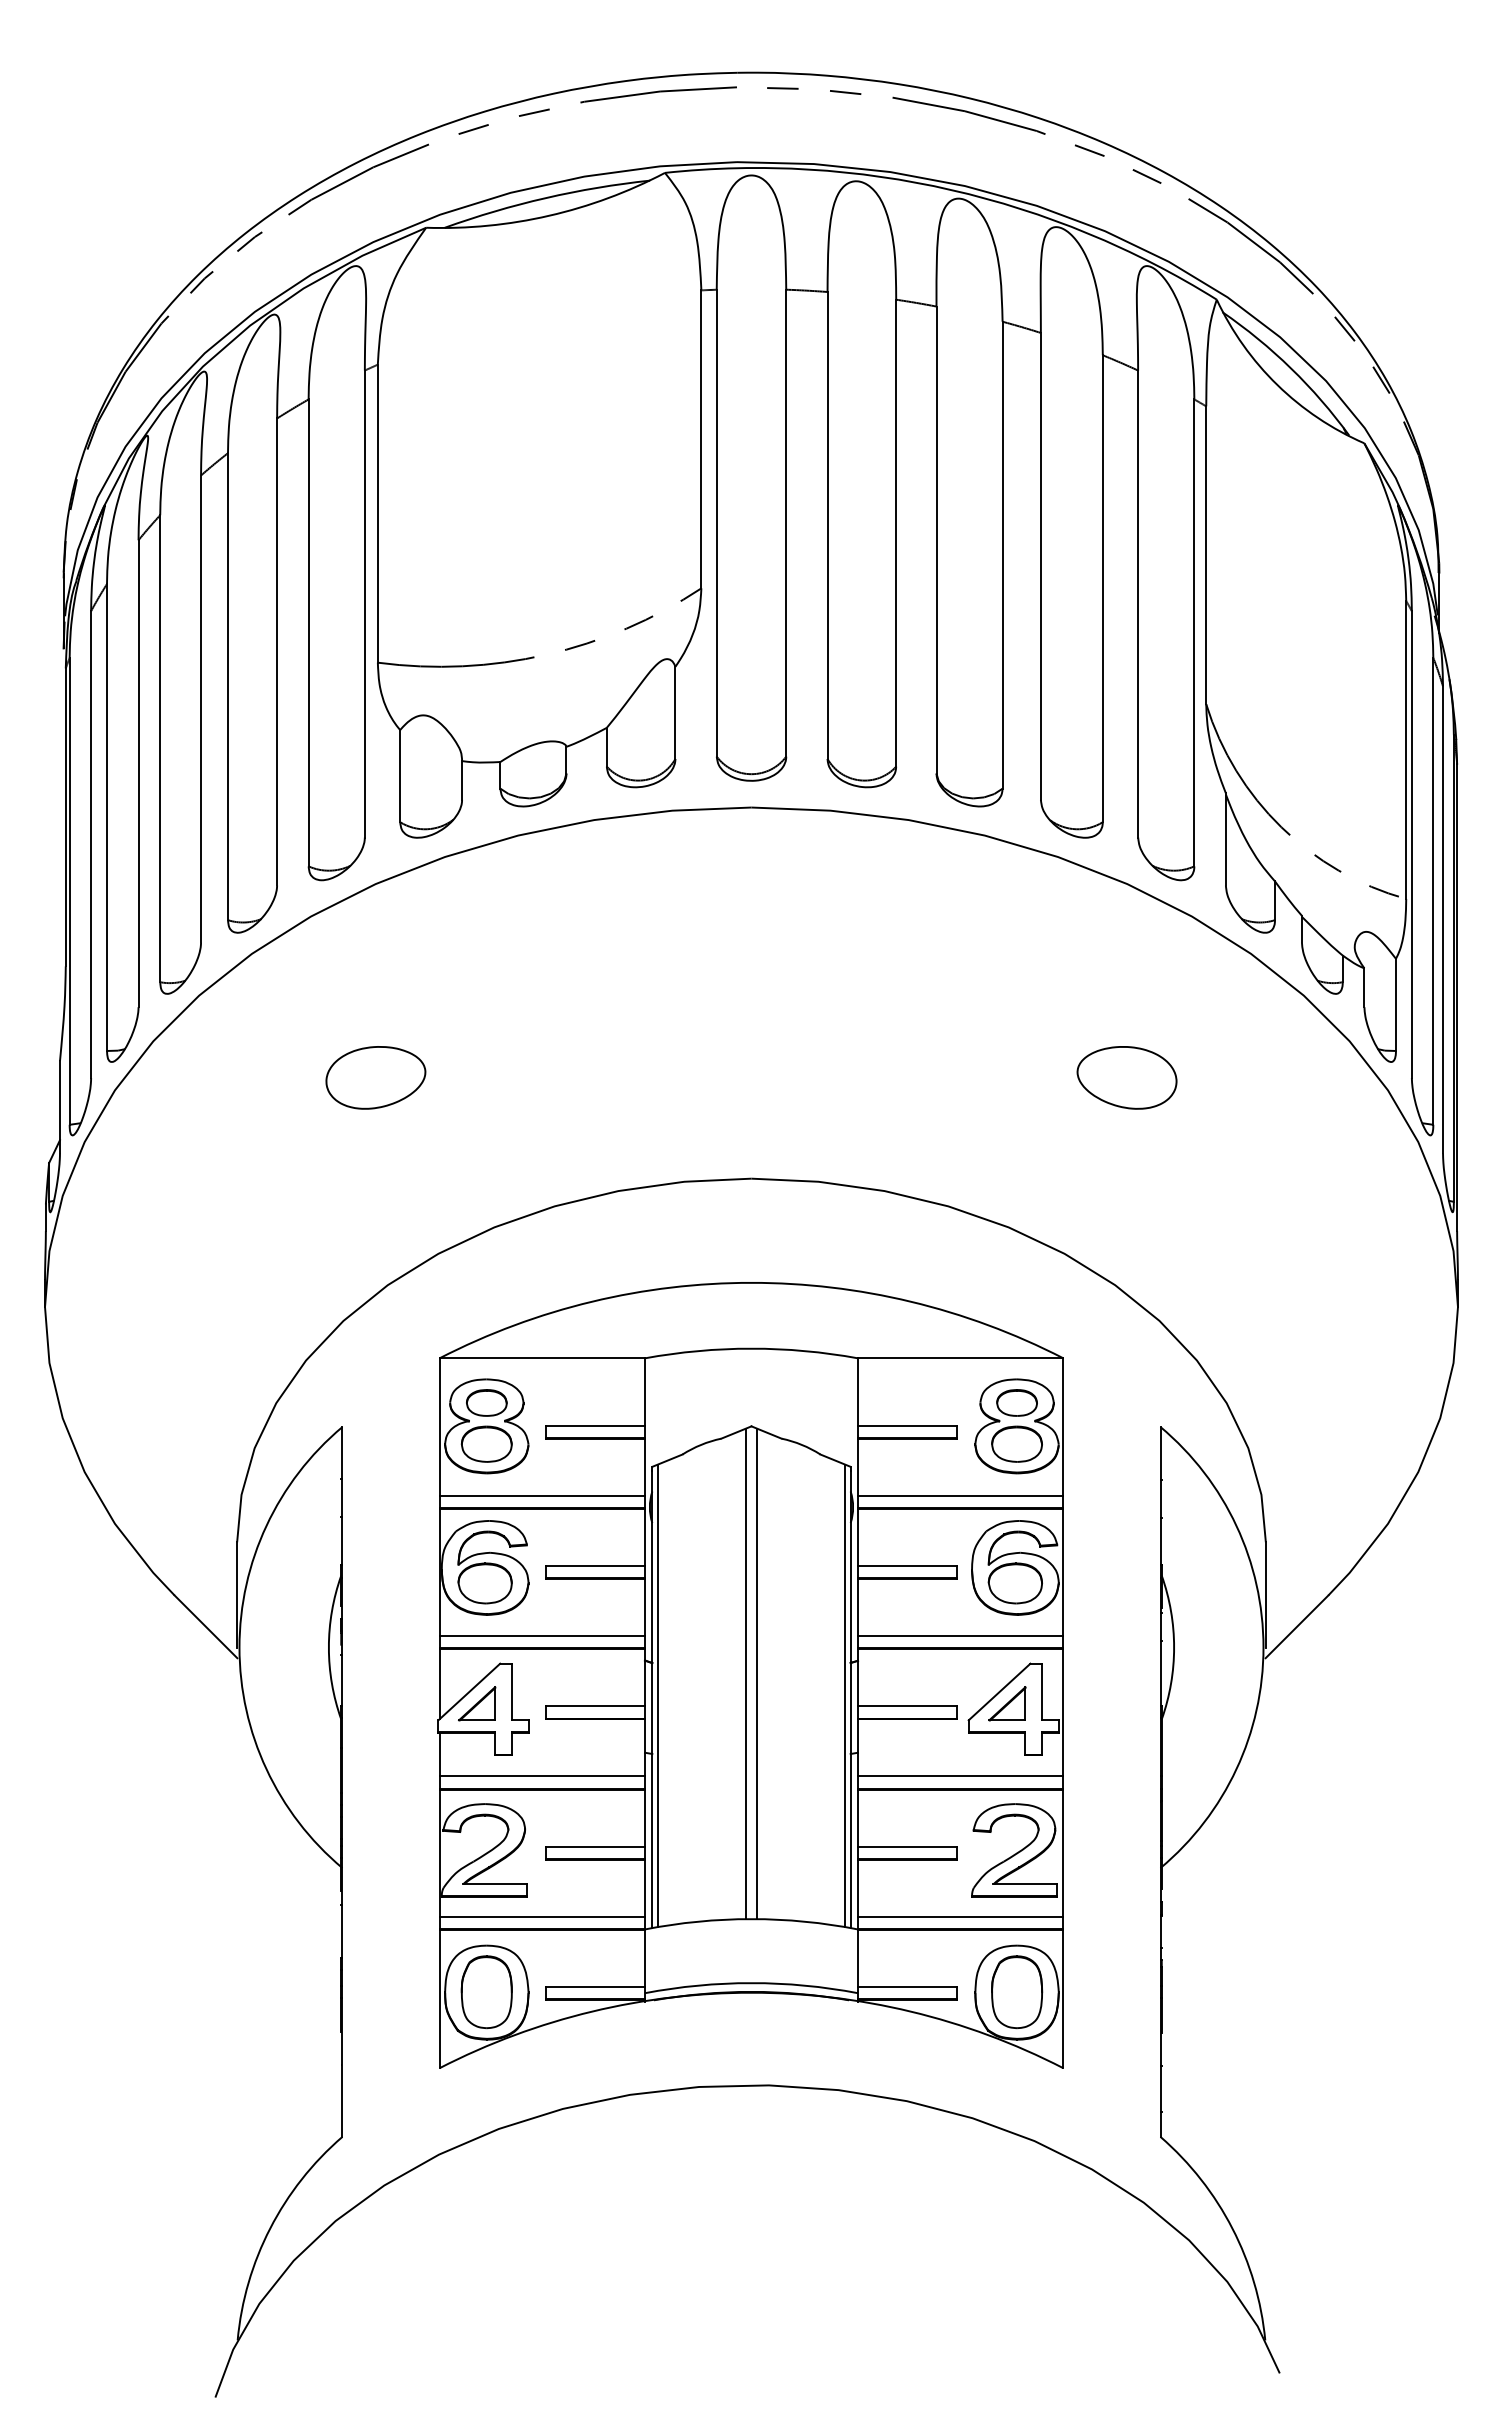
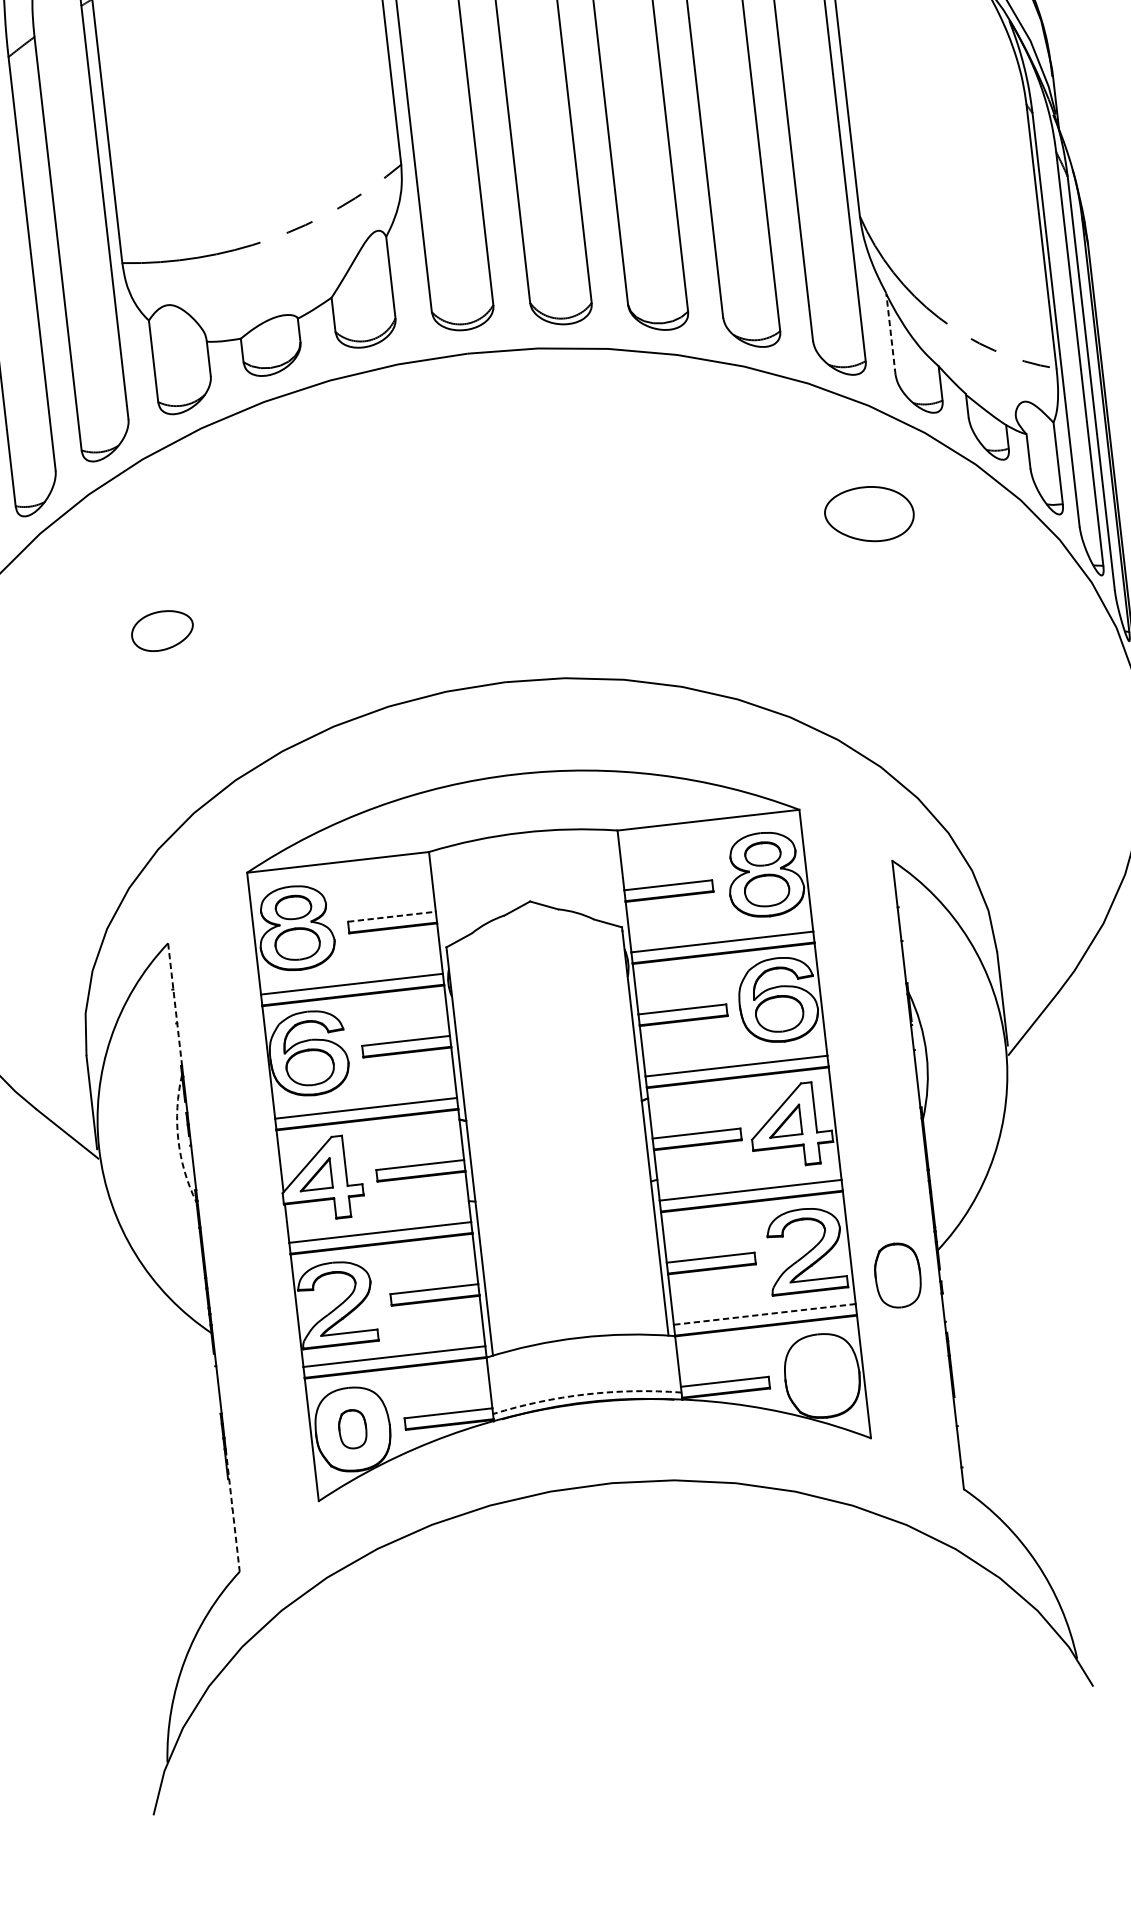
line: (1225, 838) -> (890, 333), solid -> dashed
part: (375, 1077) -> (162, 630), size x0.7
part: (1126, 1077) -> (868, 514), moved
line: (595, 1425) -> (391, 916), solid -> dashed
line: (342, 1496) -> (175, 1004), solid -> dashed
arc: (328, 1647) -> (178, 1139), solid -> dashed
line: (746, 1673) -> (550, 1120), removed
line: (756, 1673) -> (559, 1119), removed
line: (657, 1695) -> (474, 1149), removed
line: (845, 1695) -> (640, 1130), removed
line: (960, 1916) -> (764, 1314), solid -> dashed
arc: (751, 1983) -> (586, 1394), solid -> dashed
part: (486, 1992) -> (352, 1429), size x0.6
part: (1017, 1992) -> (898, 1275), moved
line: (342, 2068) -> (232, 1511), solid -> dashed

